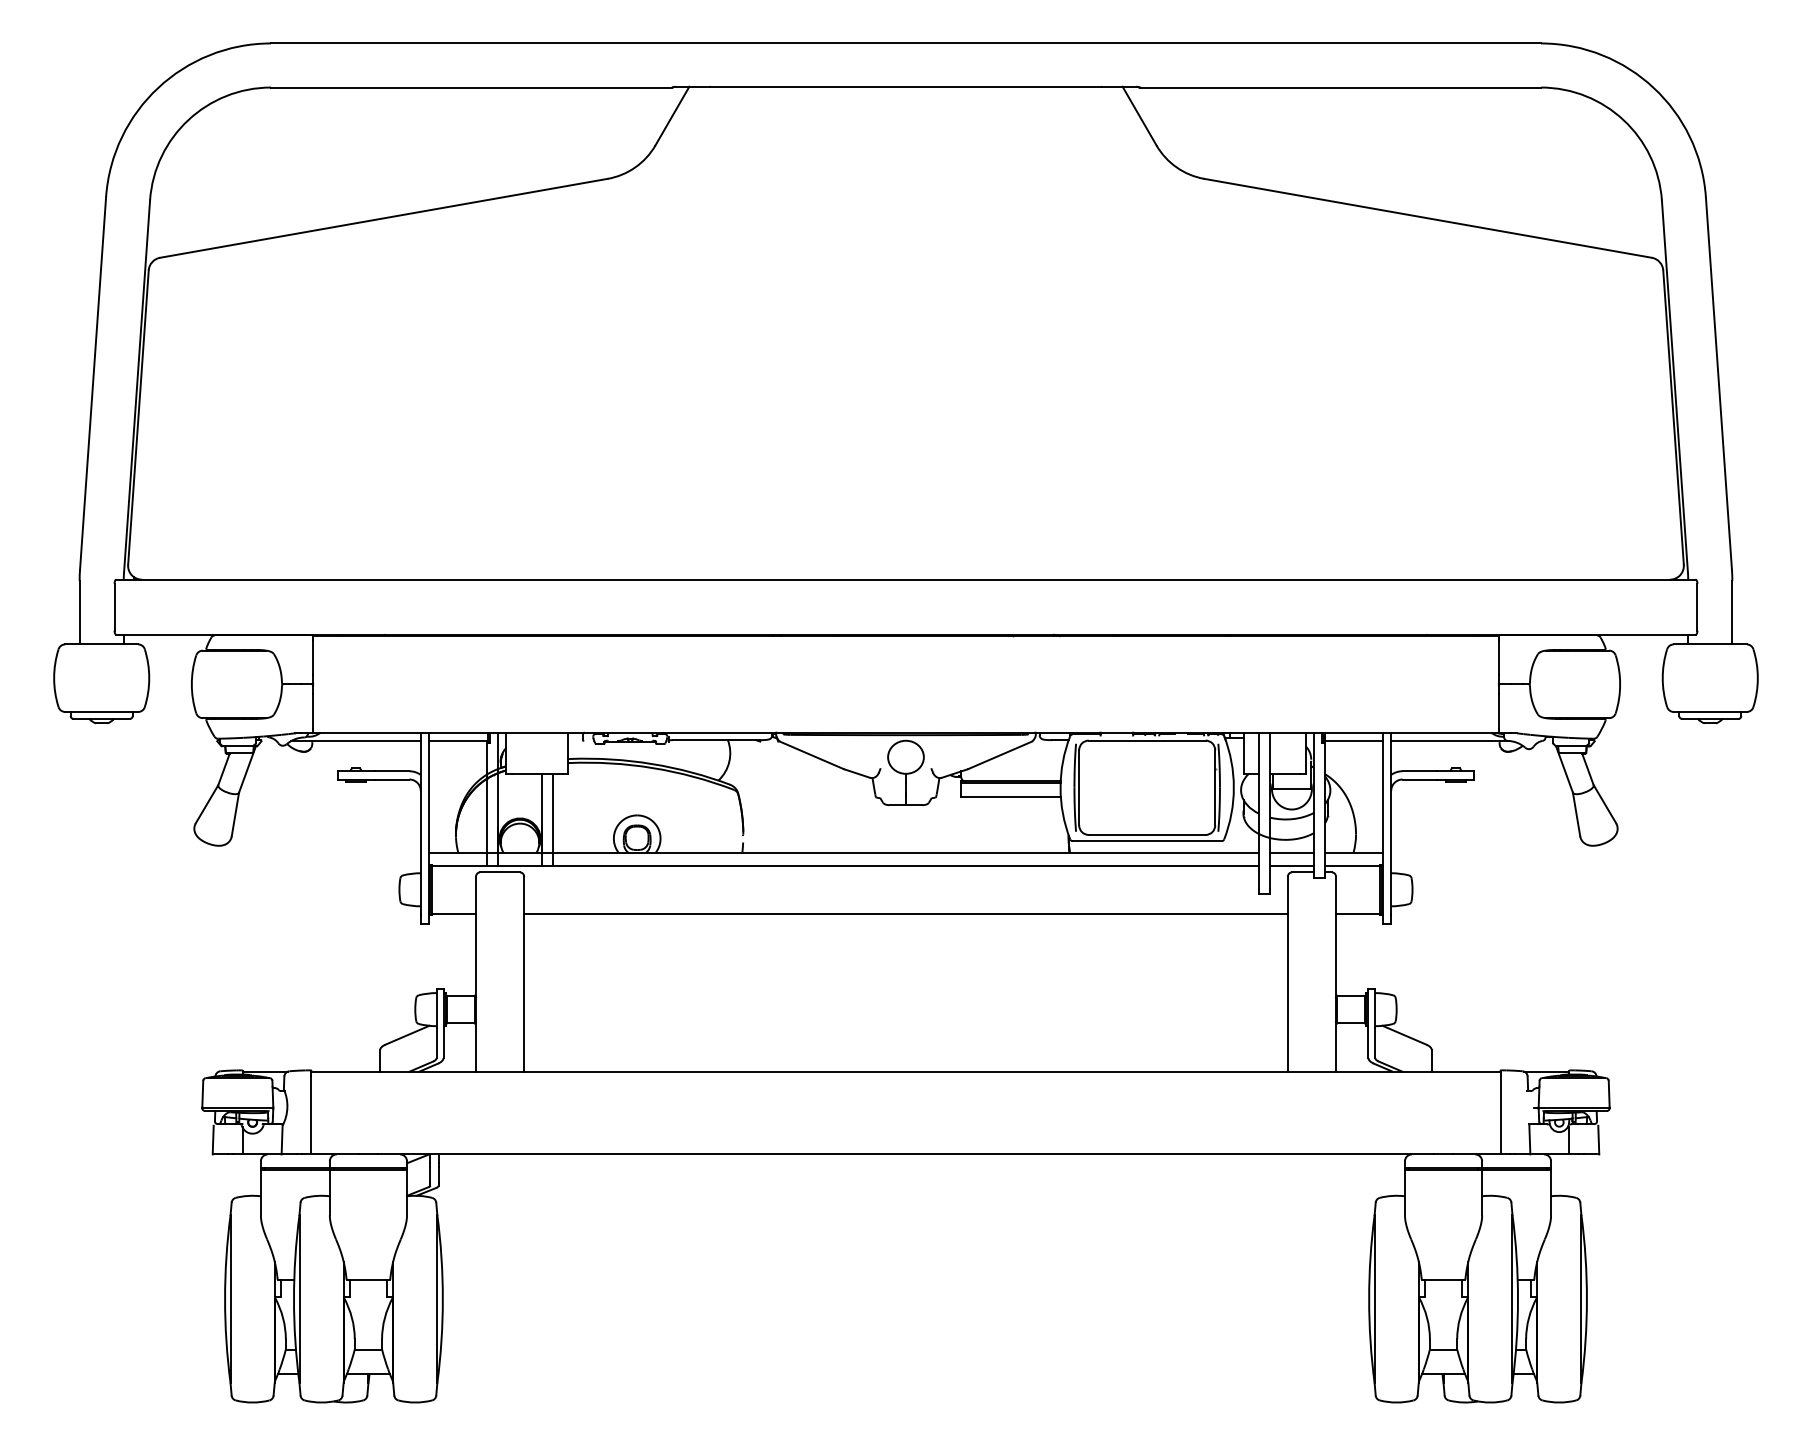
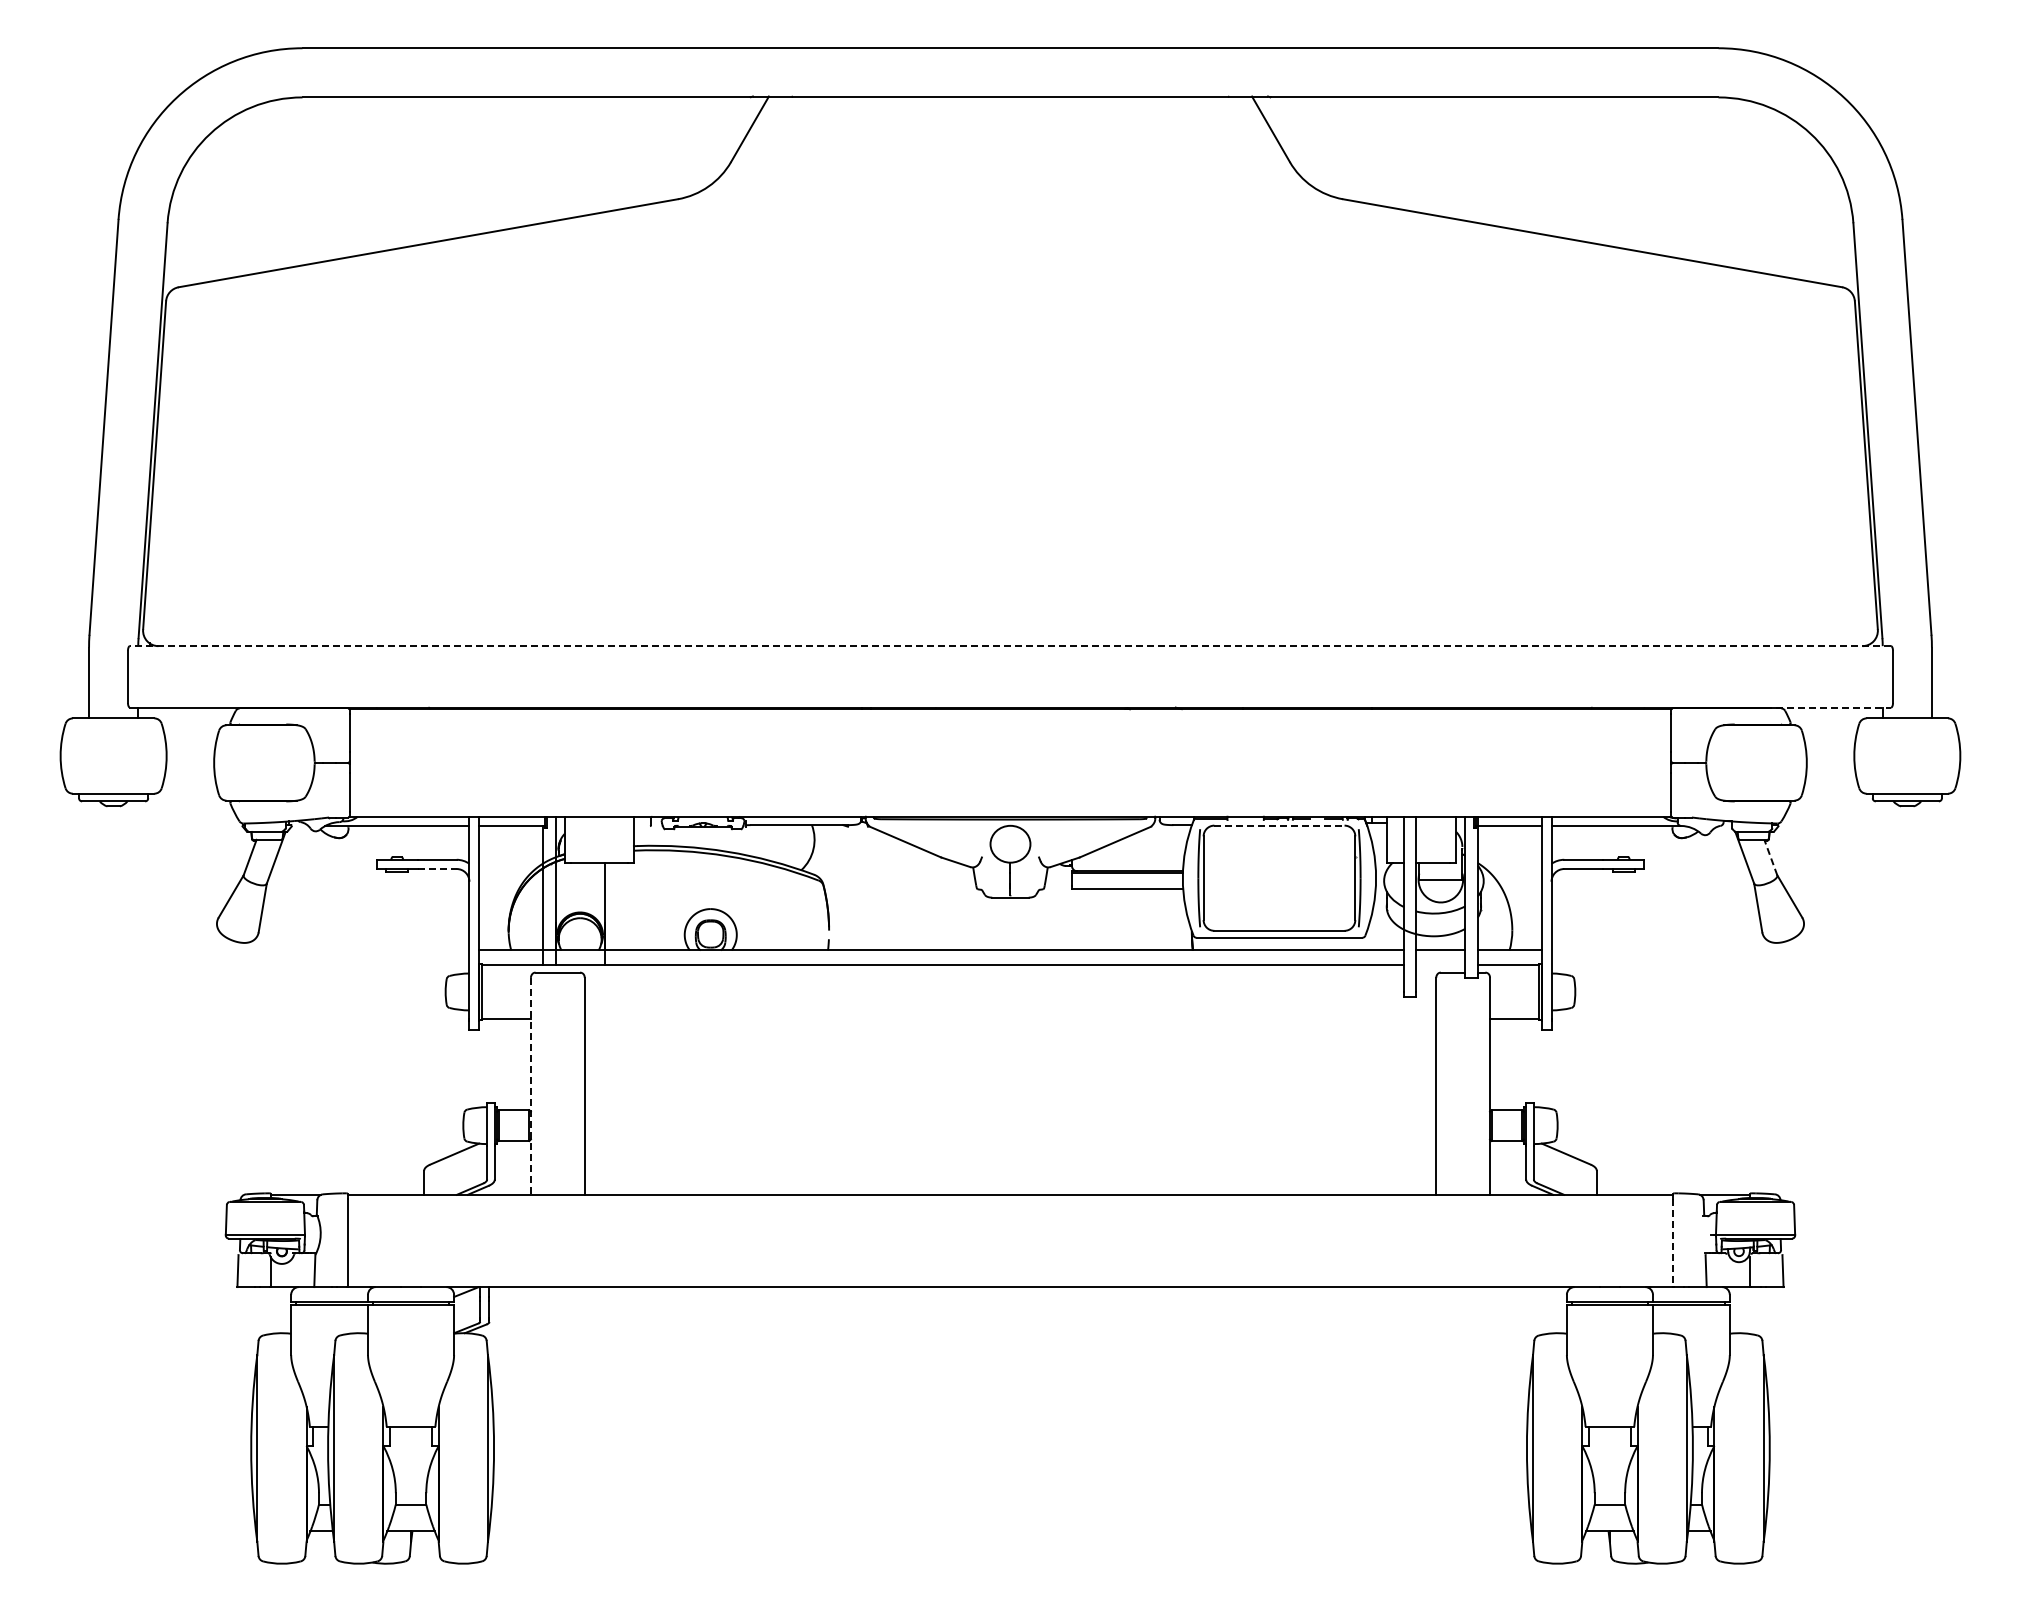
line: (906, 579) -> (1010, 646), solid -> dashed
line: (1639, 634) -> (1828, 707), solid -> dashed
line: (1147, 740) -> (1279, 825), solid -> dashed
line: (1587, 769) -> (1770, 857), solid -> dashed
line: (392, 779) -> (437, 869), solid -> dashed
line: (553, 819) -> (617, 913), removed
line: (1291, 866) -> (1440, 965), removed
line: (906, 913) -> (1010, 1018), removed
line: (475, 974) -> (530, 1086), solid -> dashed
line: (1500, 1115) -> (1673, 1243), solid -> dashed

